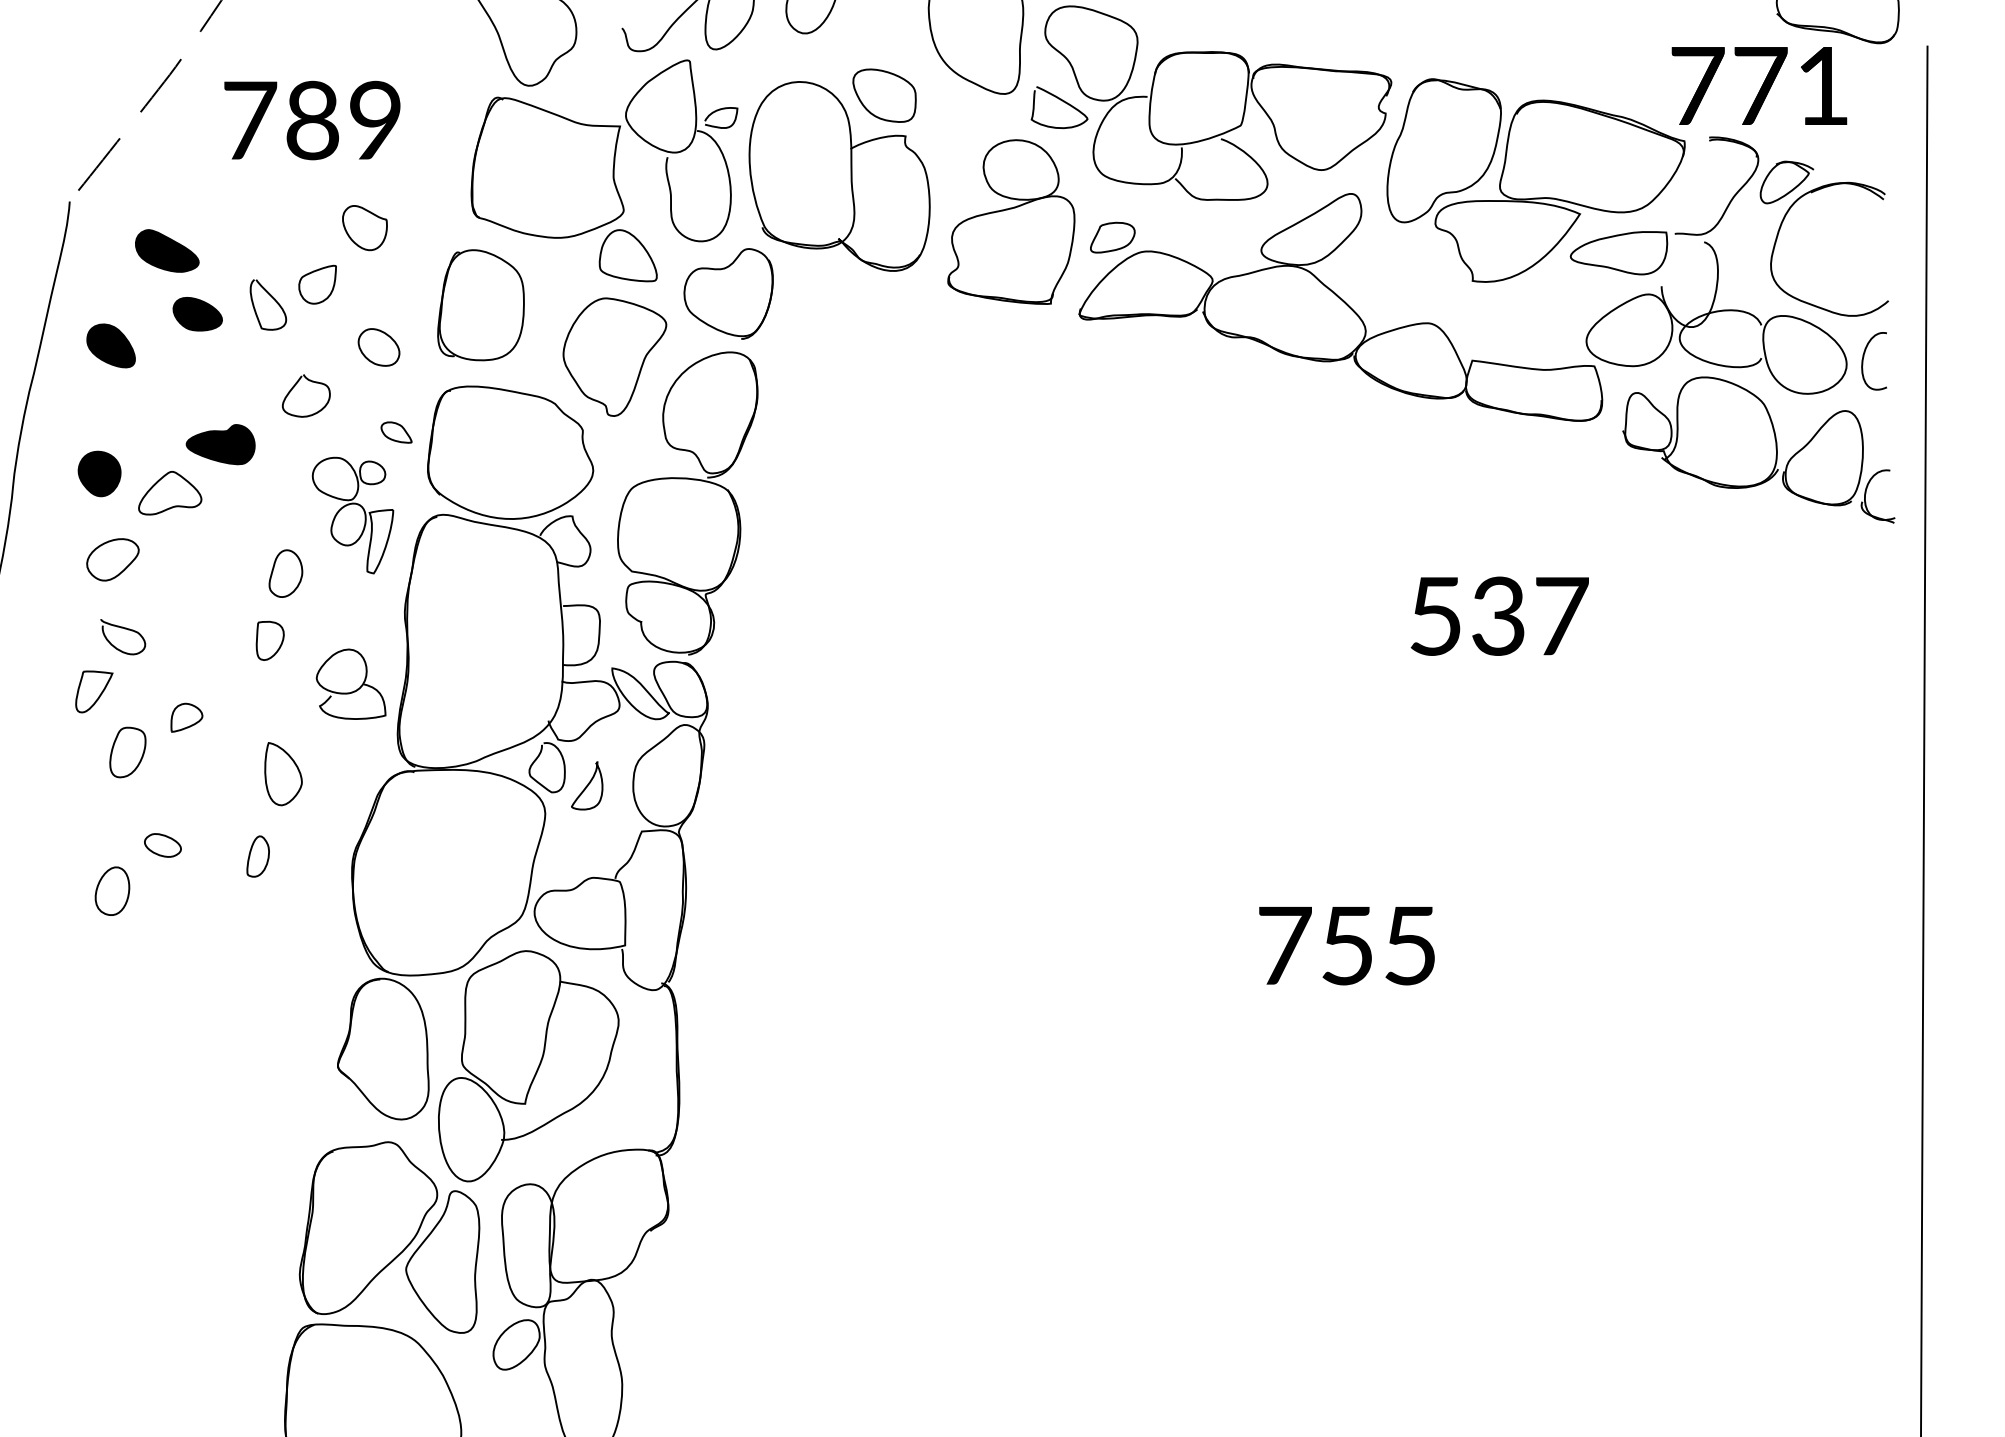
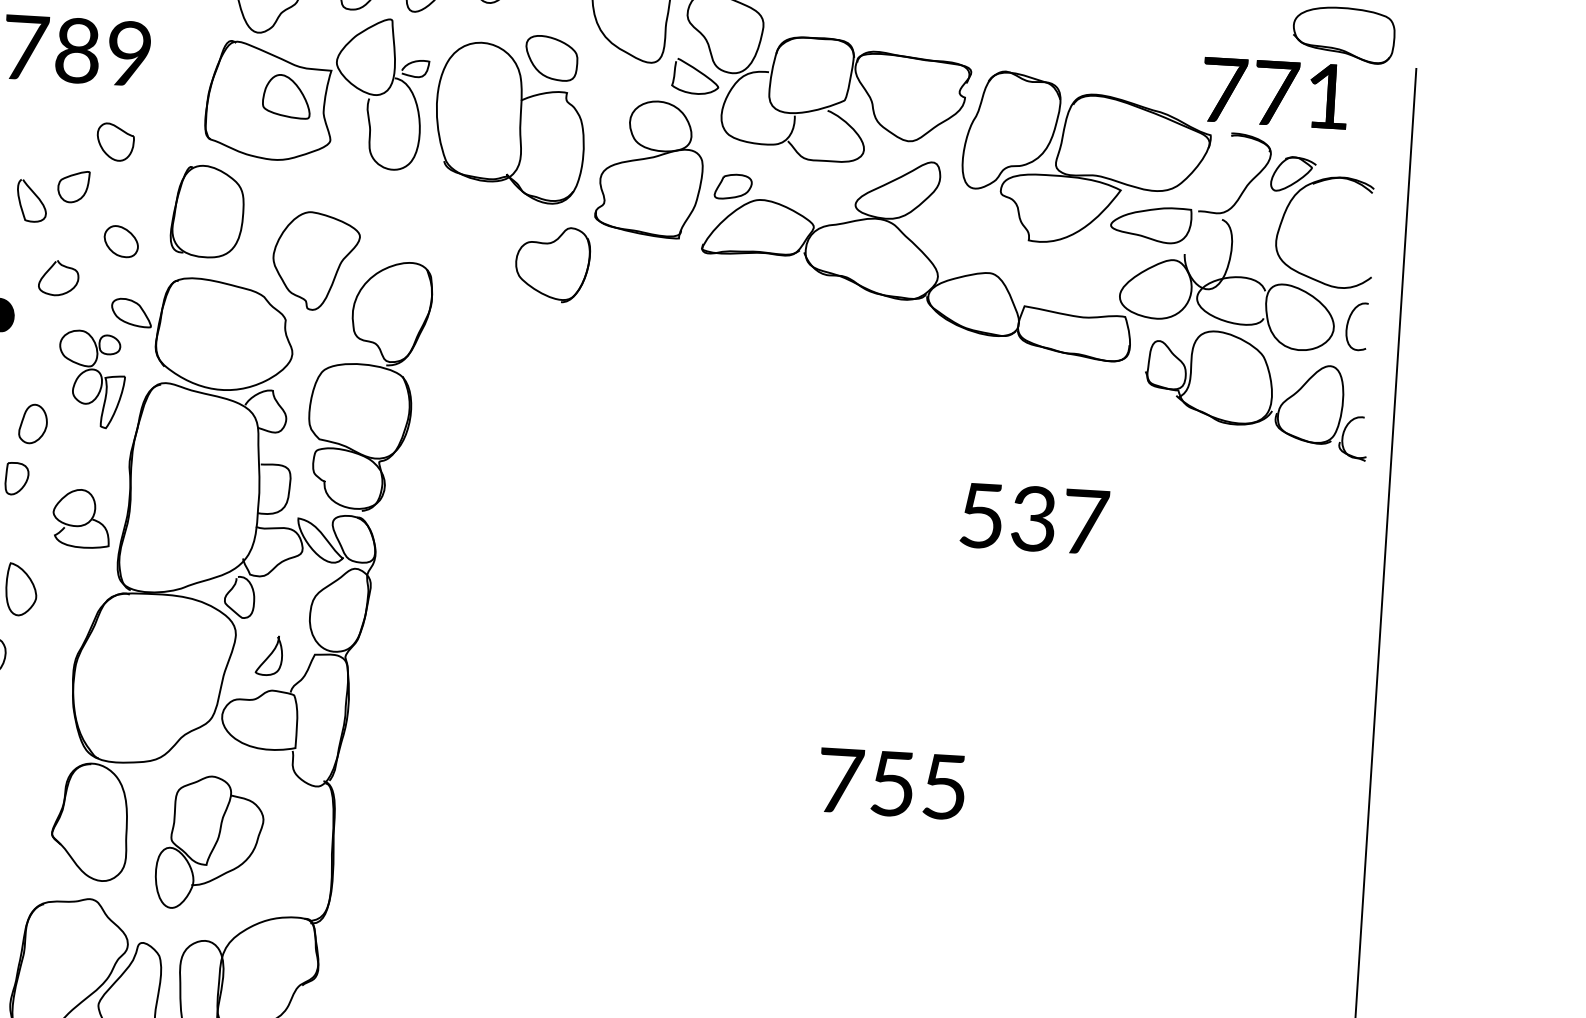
part: (627, 255) -> (286, 96), moved
part: (728, 293) -> (552, 263), moved
part: (396, 432) -> (131, 312), size x1.6
curve: (587, 785) -> (269, 655), moved
part: (528, 1066) -> (209, 843), size x0.7

